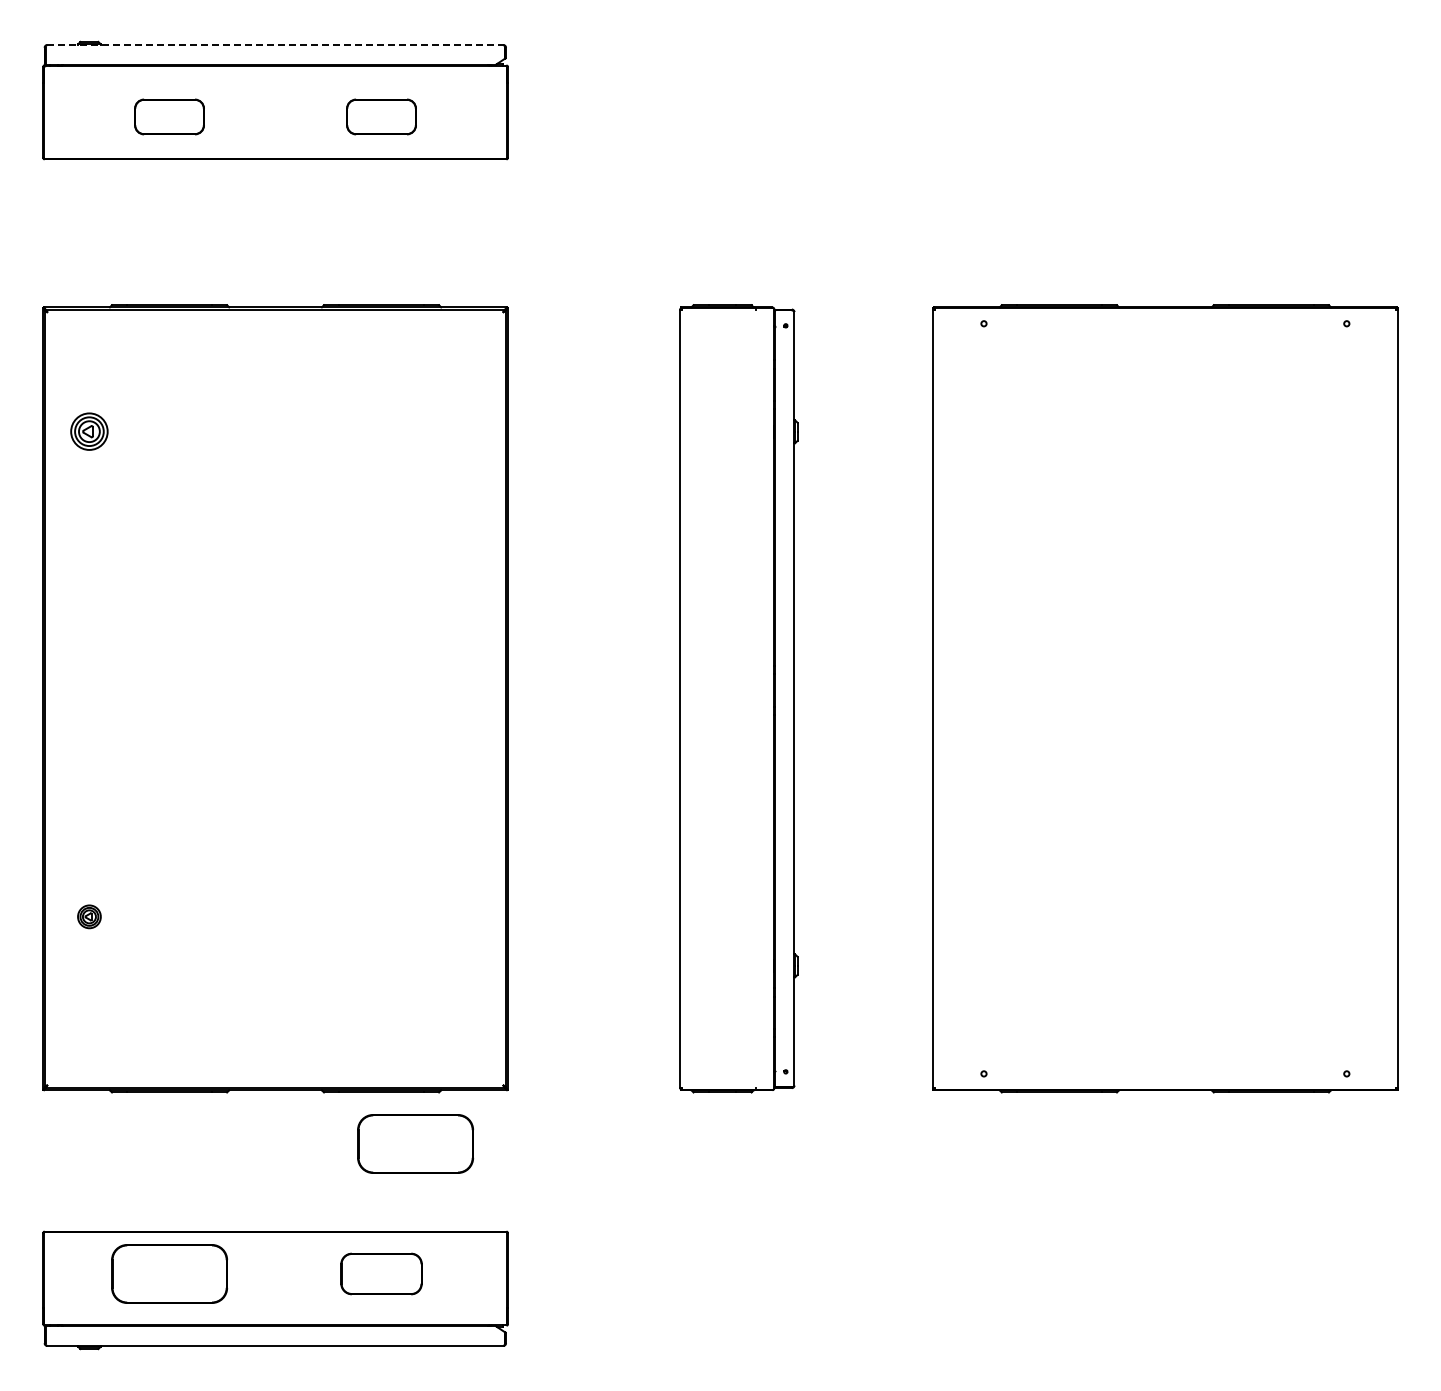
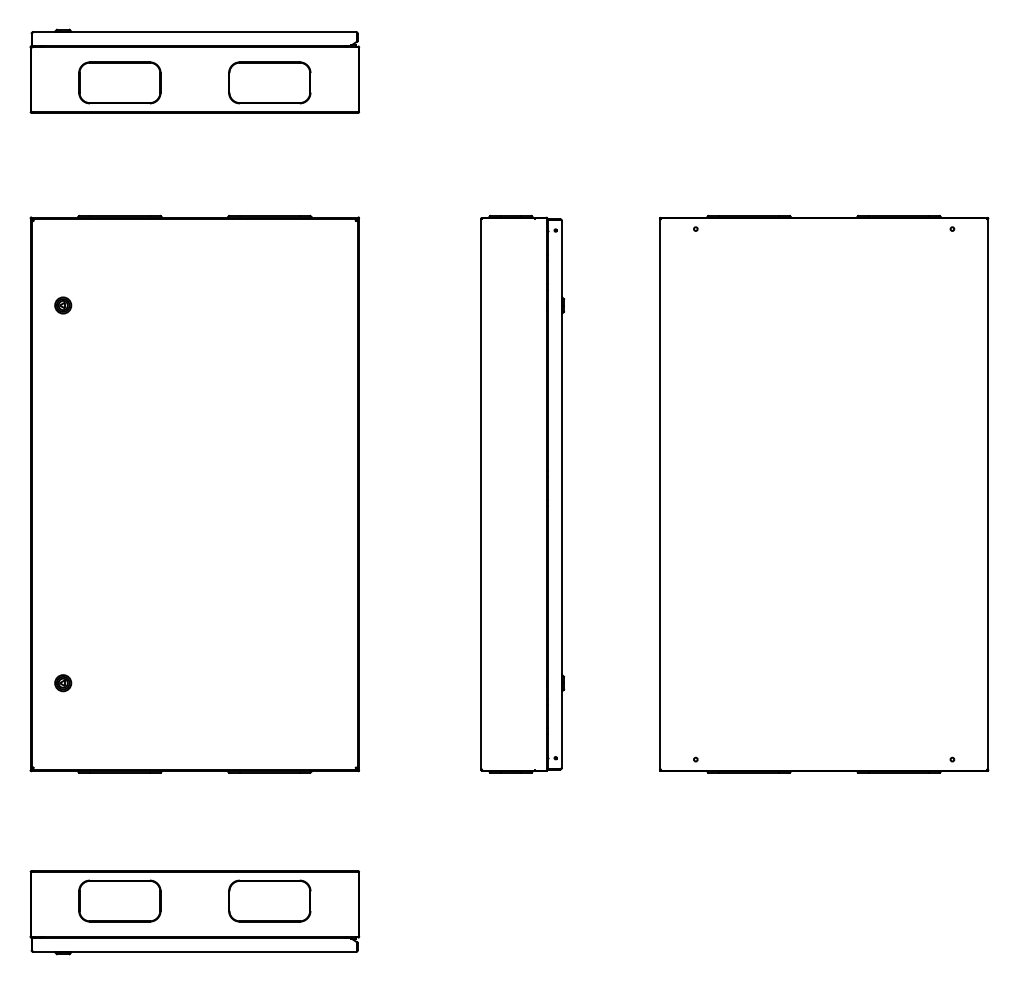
line: (275, 45) -> (194, 32), dashed -> solid
part: (169, 116) -> (119, 82), size x1.67
part: (381, 116) -> (269, 82), size x1.67
part: (89, 431) -> (63, 305), size x0.62
part: (89, 916) -> (63, 682), moved
part: (415, 1143) -> (293, 808), removed
part: (381, 1273) -> (269, 900), size x1.43

